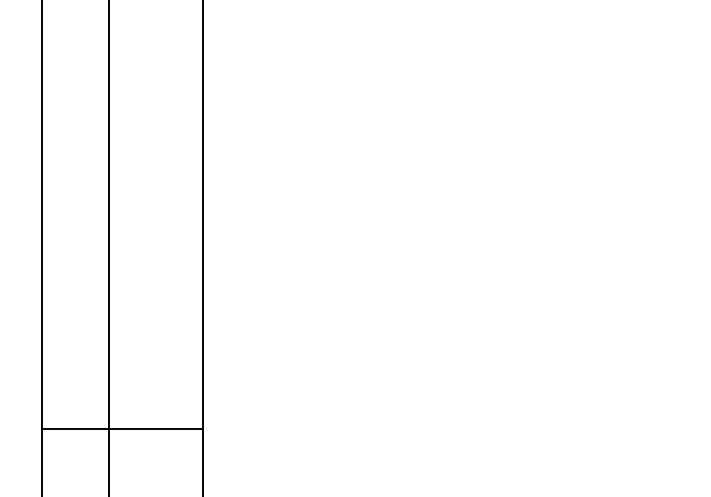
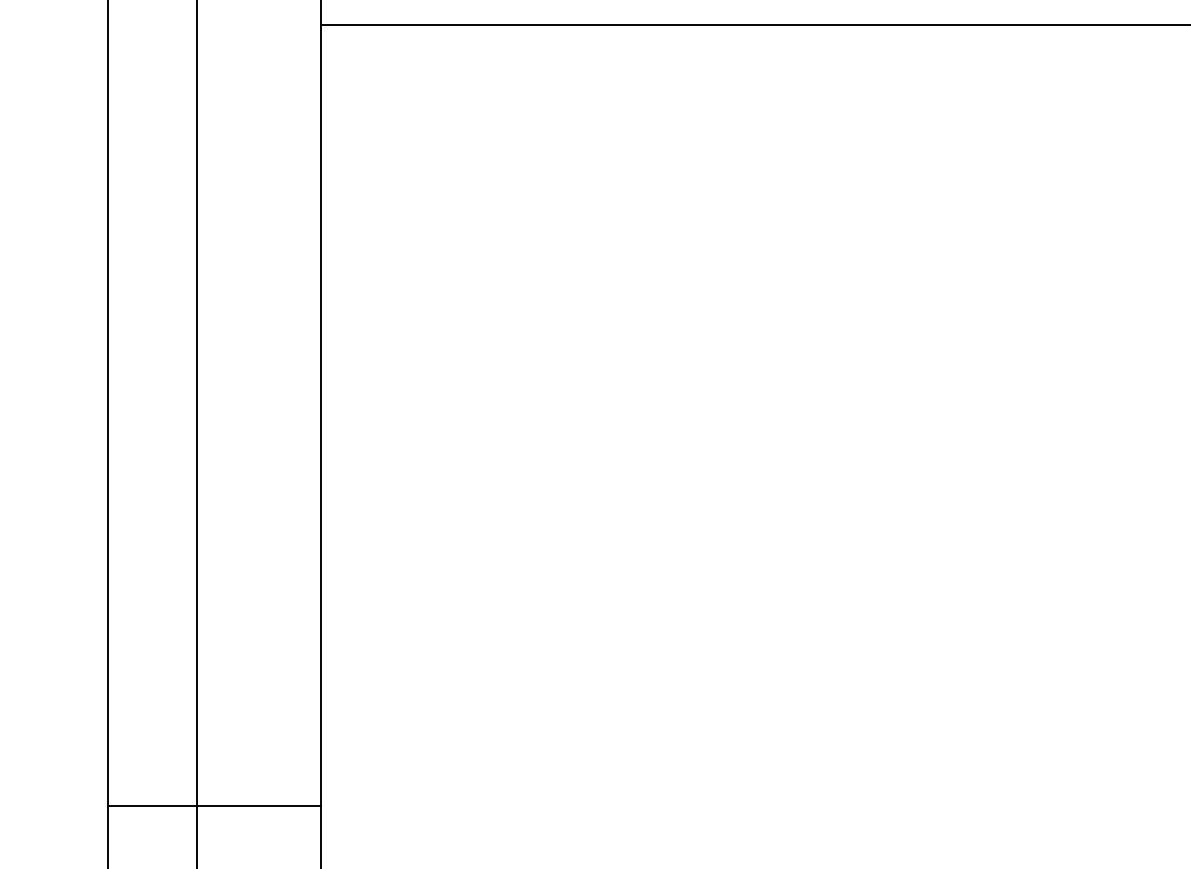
line: (122, 429) -> (214, 806), moved

